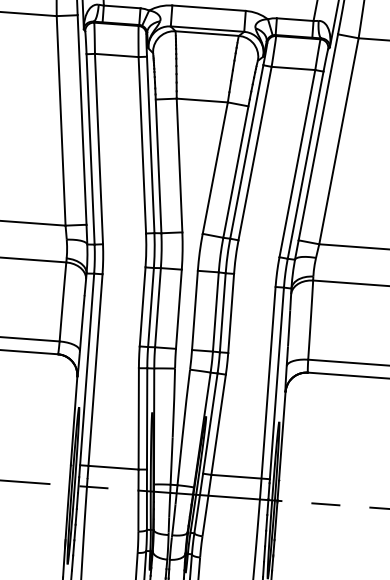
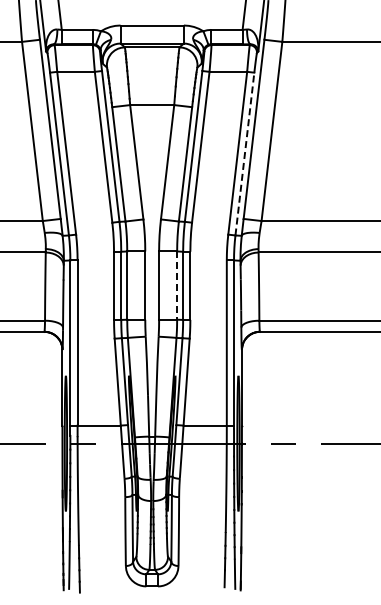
line: (305, 165) -> (244, 154), solid -> dashed
line: (216, 313) -> (177, 286), solid -> dashed

